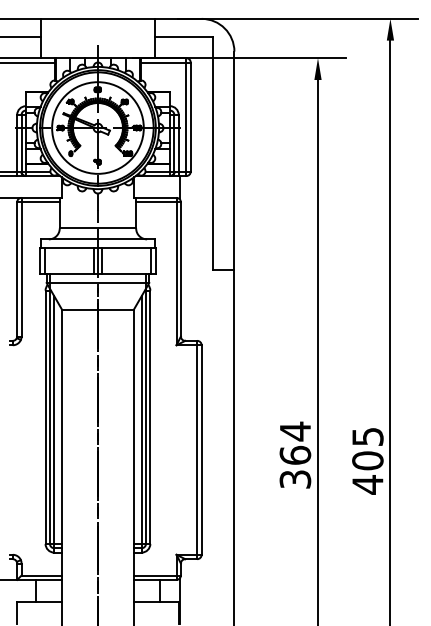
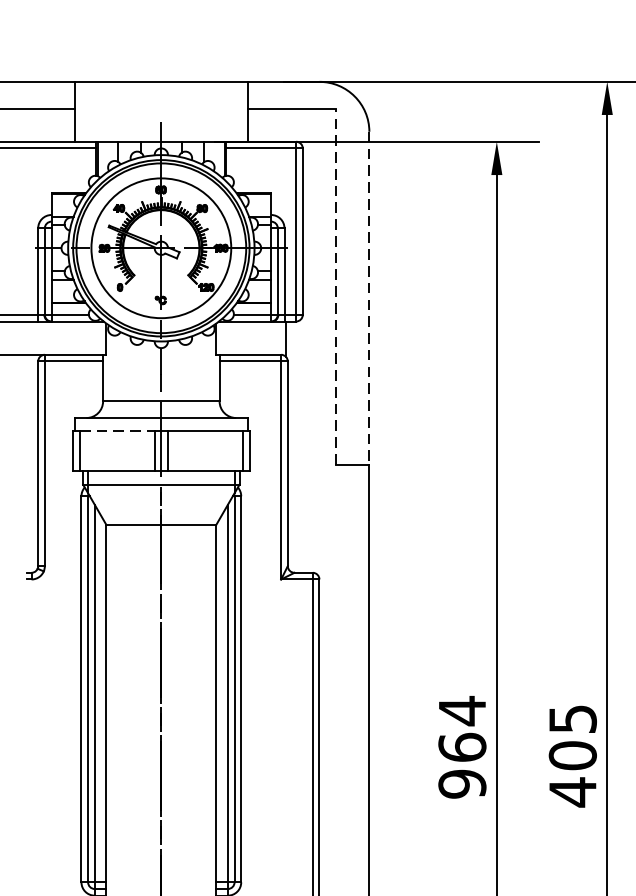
line: (212, 153) -> (335, 287), solid -> dashed
line: (234, 161) -> (369, 299), solid -> dashed
line: (69, 248) -> (117, 431), solid -> dashed
text: (295, 479) -> (462, 784), 364 -> 964

